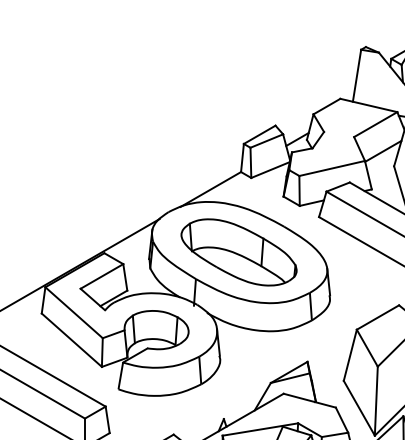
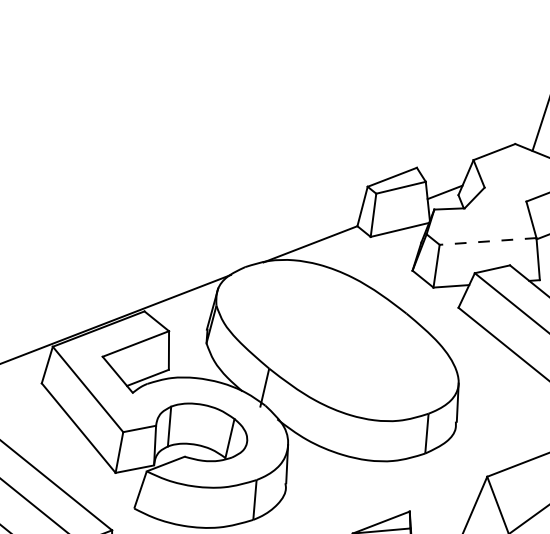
line: (332, 168) -> (488, 241), solid -> dashed
part: (238, 252) -> (335, 340), removed

